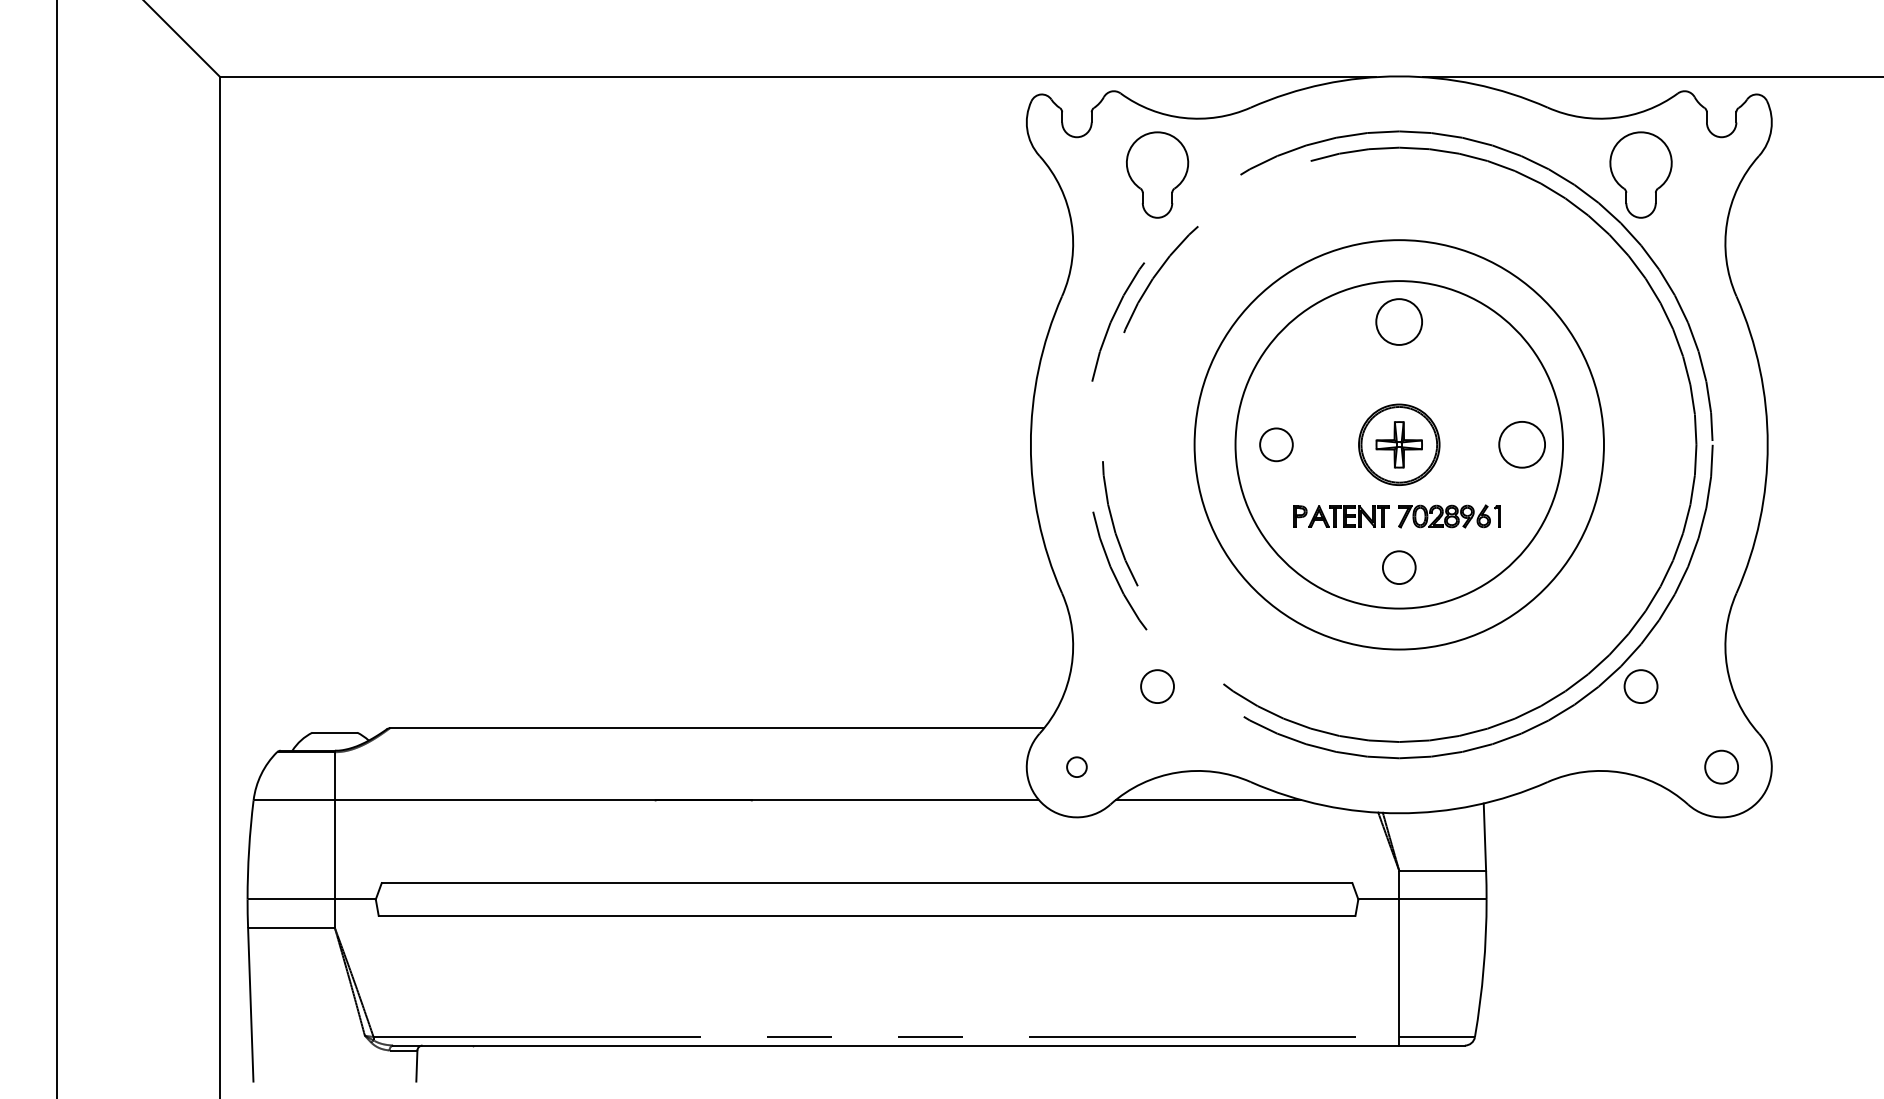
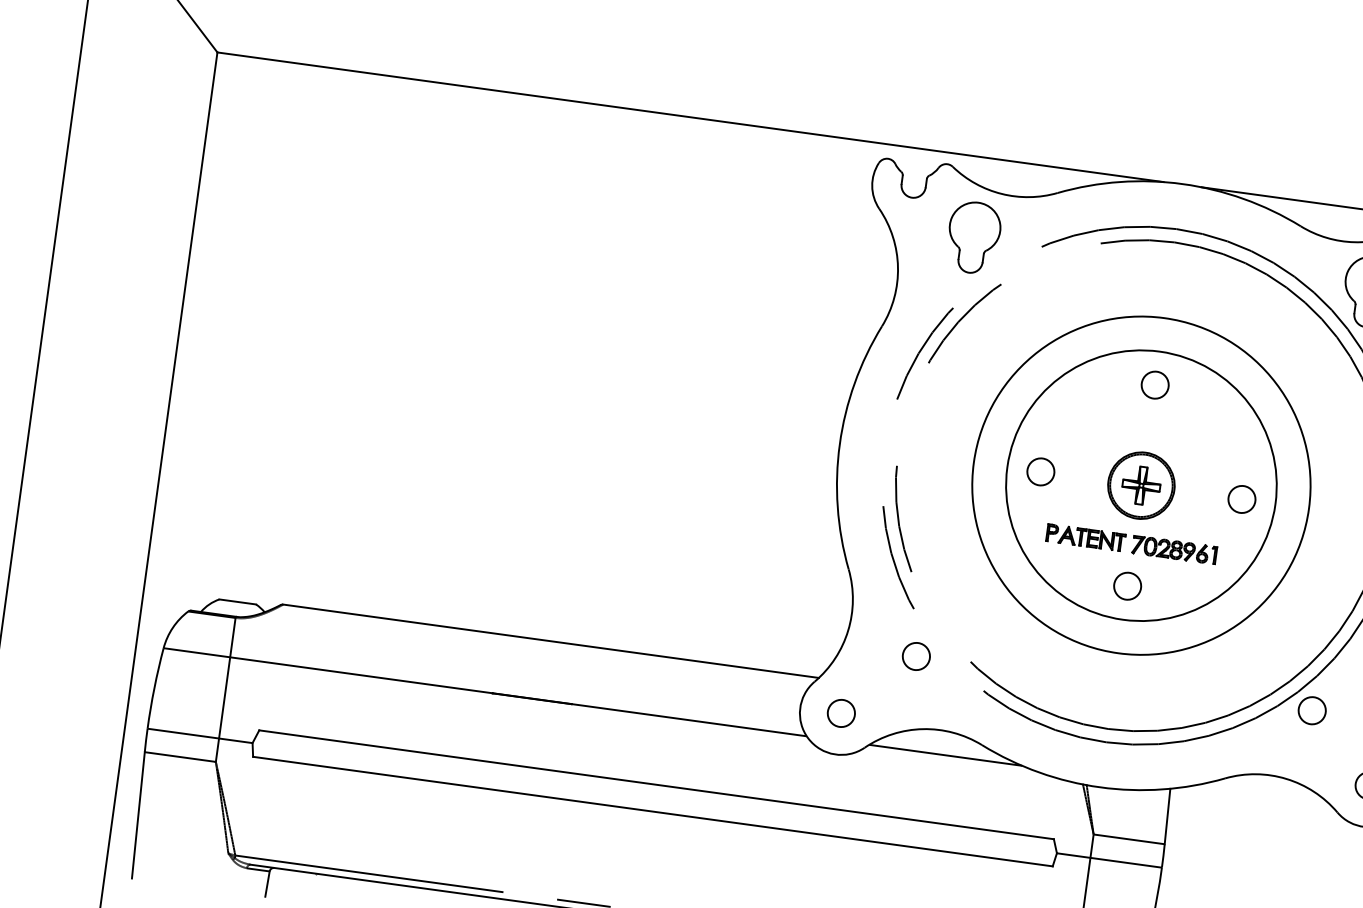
circle: (1399, 321) -> (1155, 384), size x0.71
circle: (1521, 444) -> (1241, 499), size x0.71
circle: (1076, 766) -> (841, 712), size x1.67

